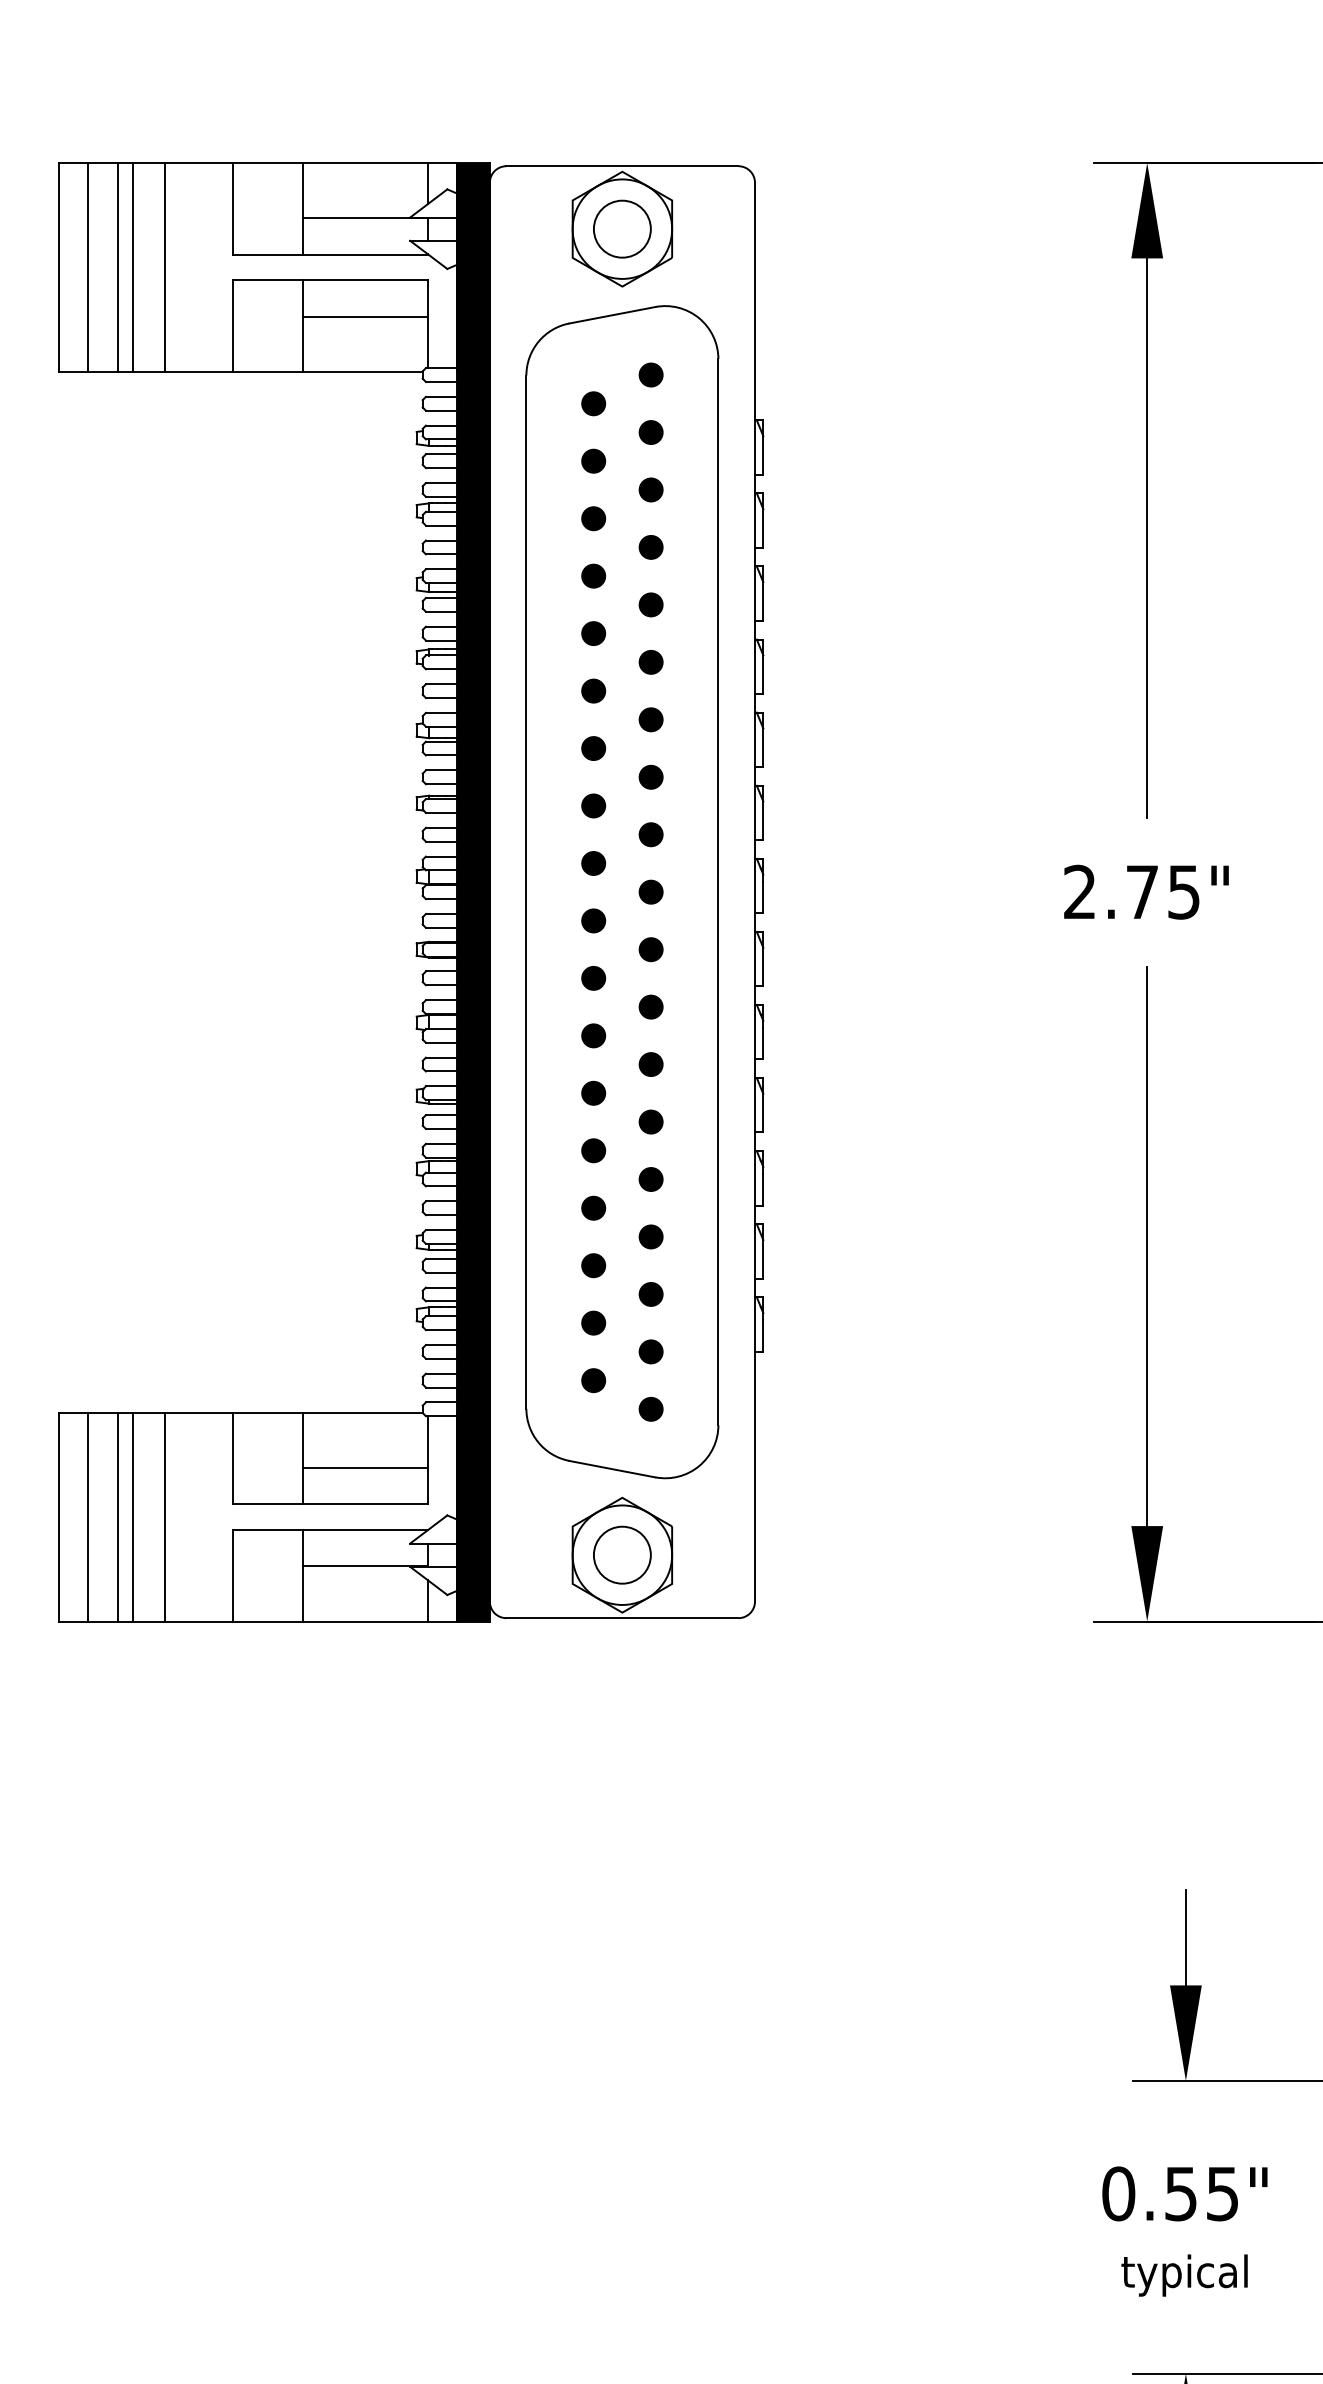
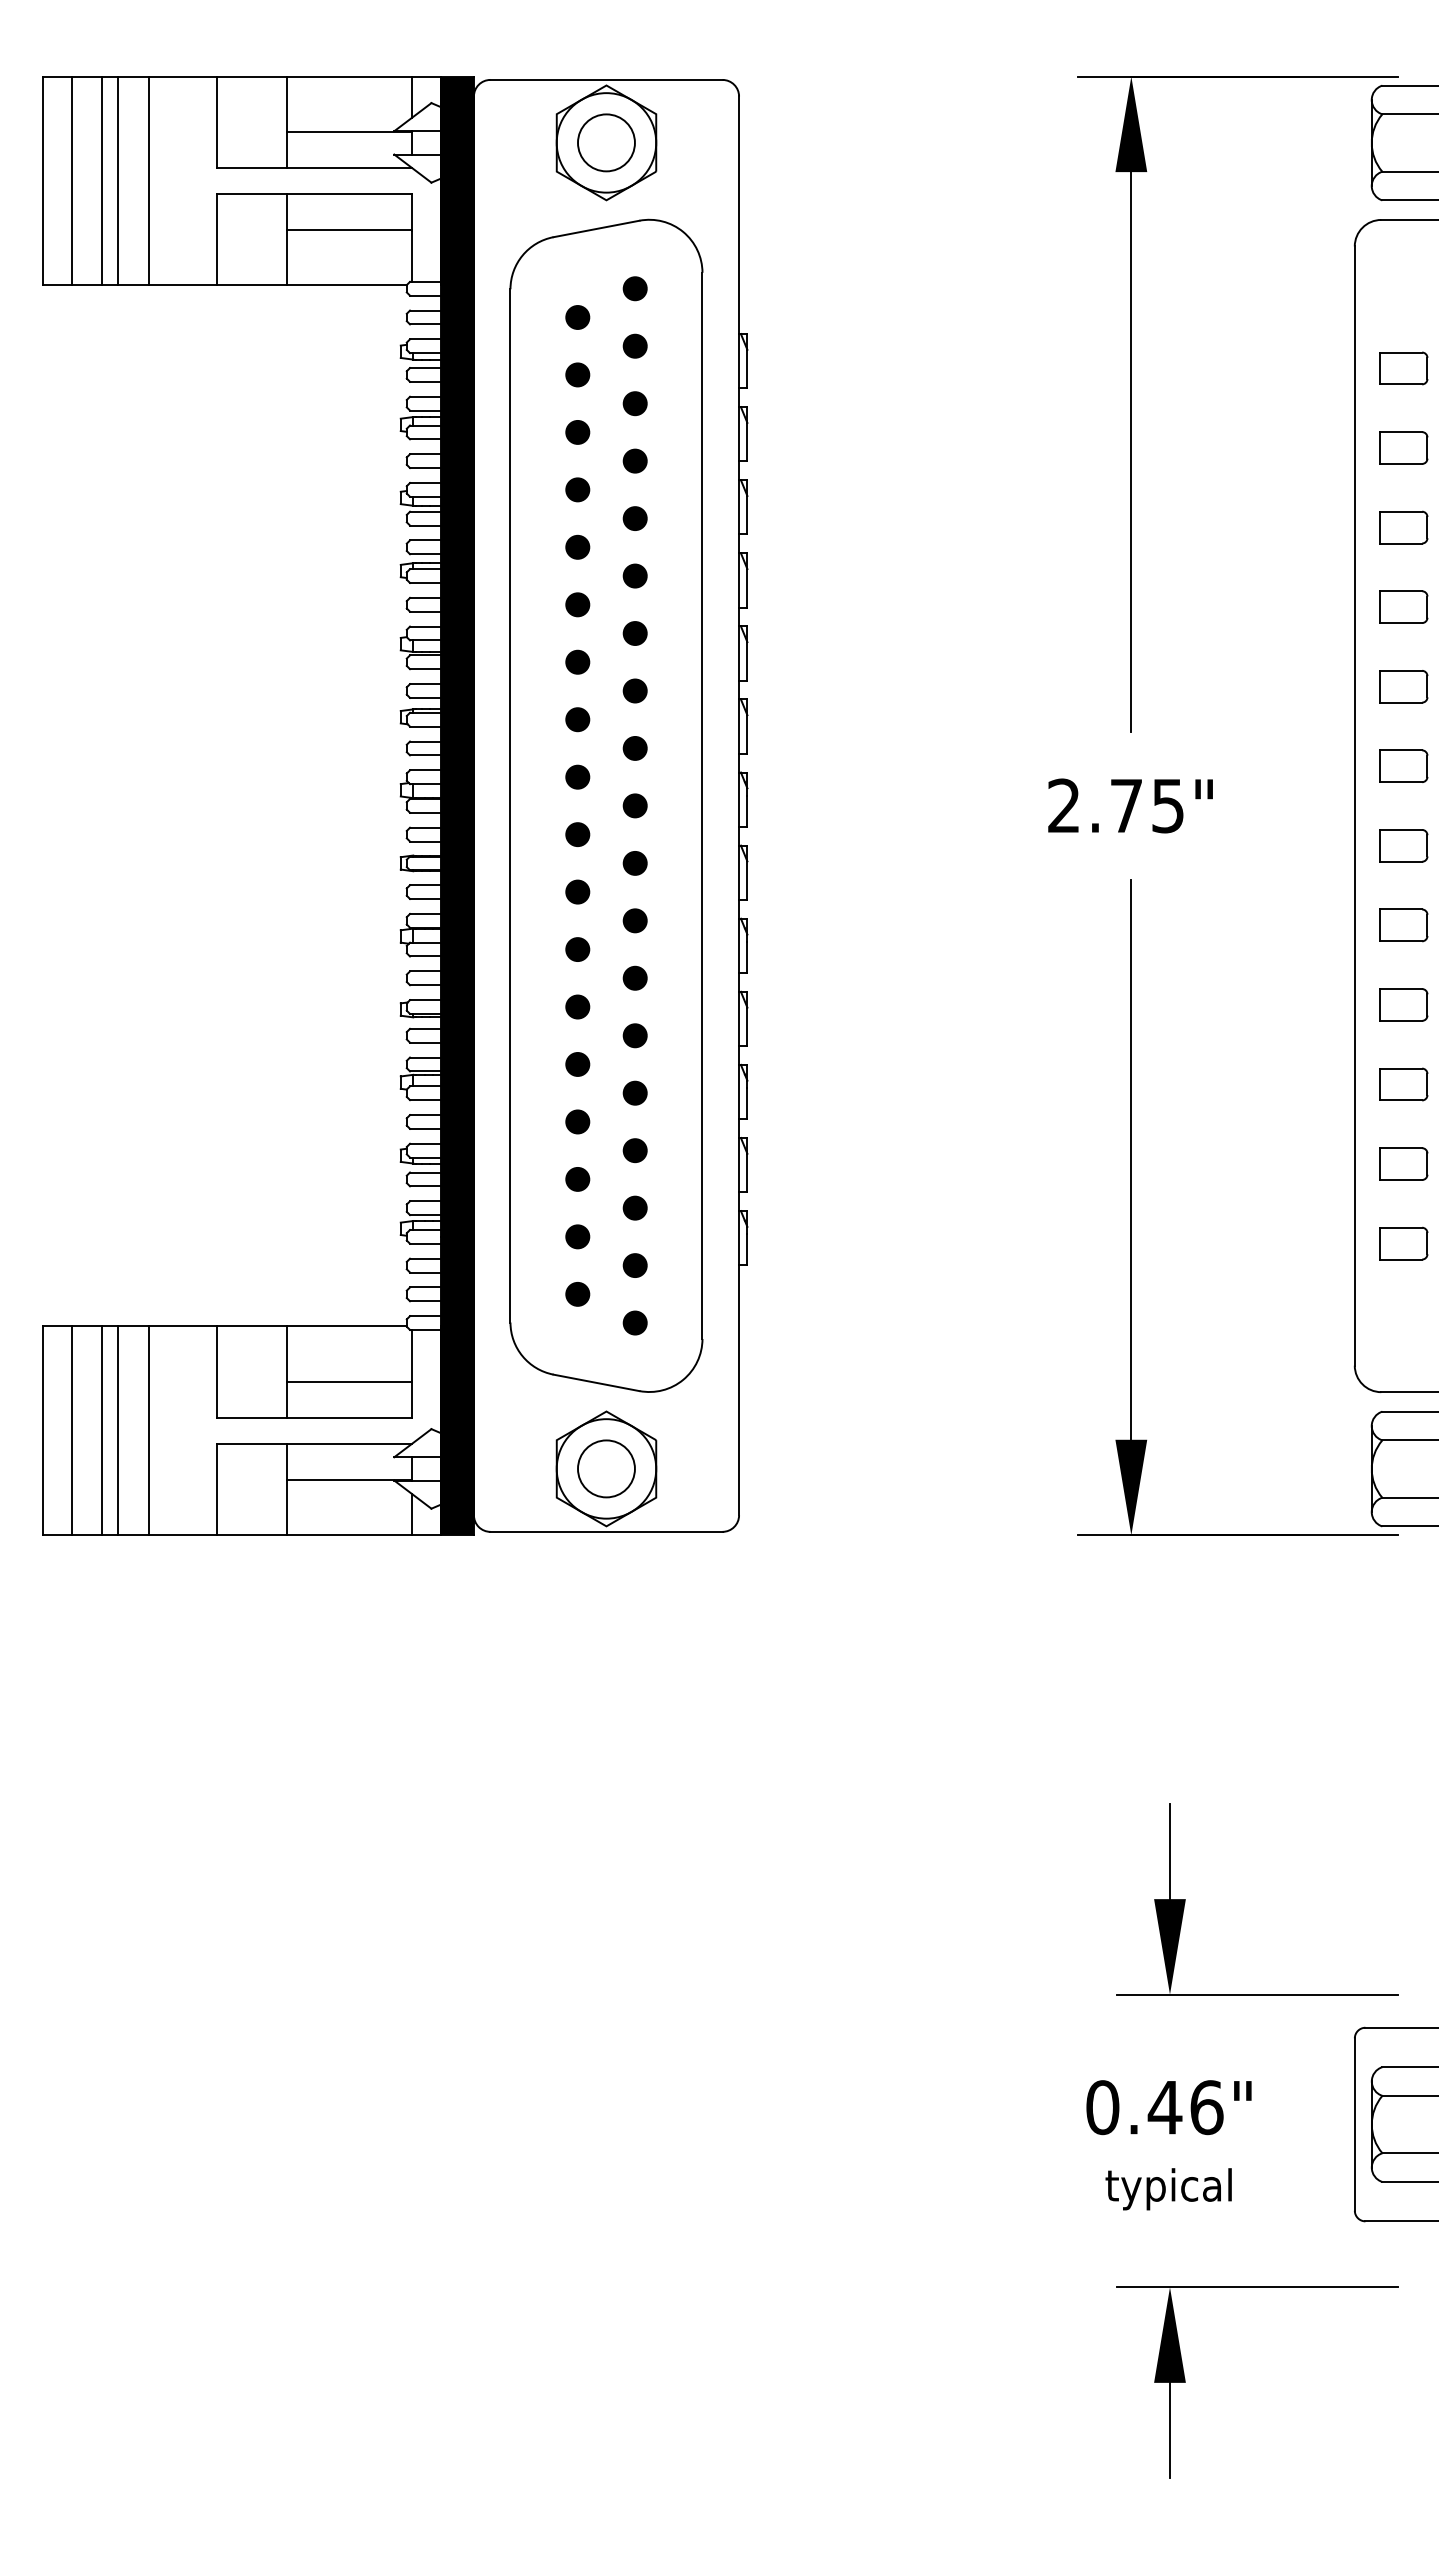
text: (1201, 2193) -> (1185, 2107), 0.55" -> 0.46"

